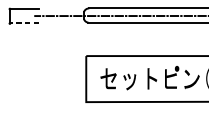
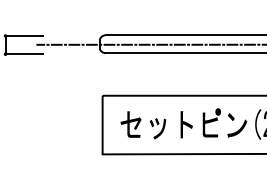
line: (24, 22) -> (23, 53), dashed -> solid

